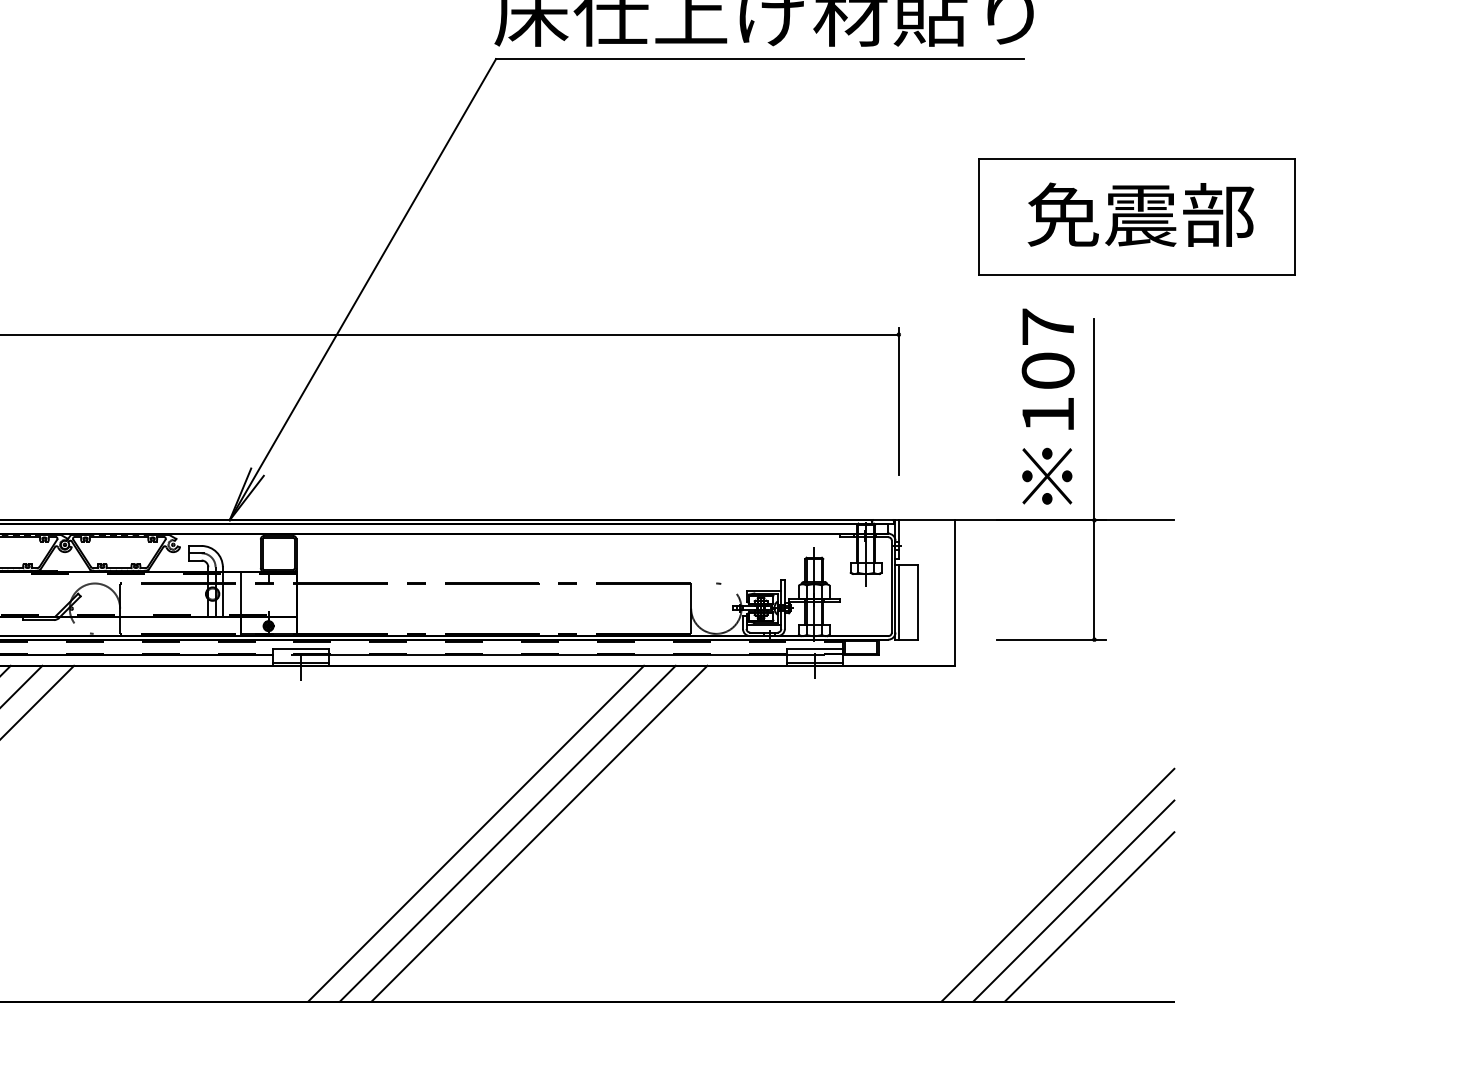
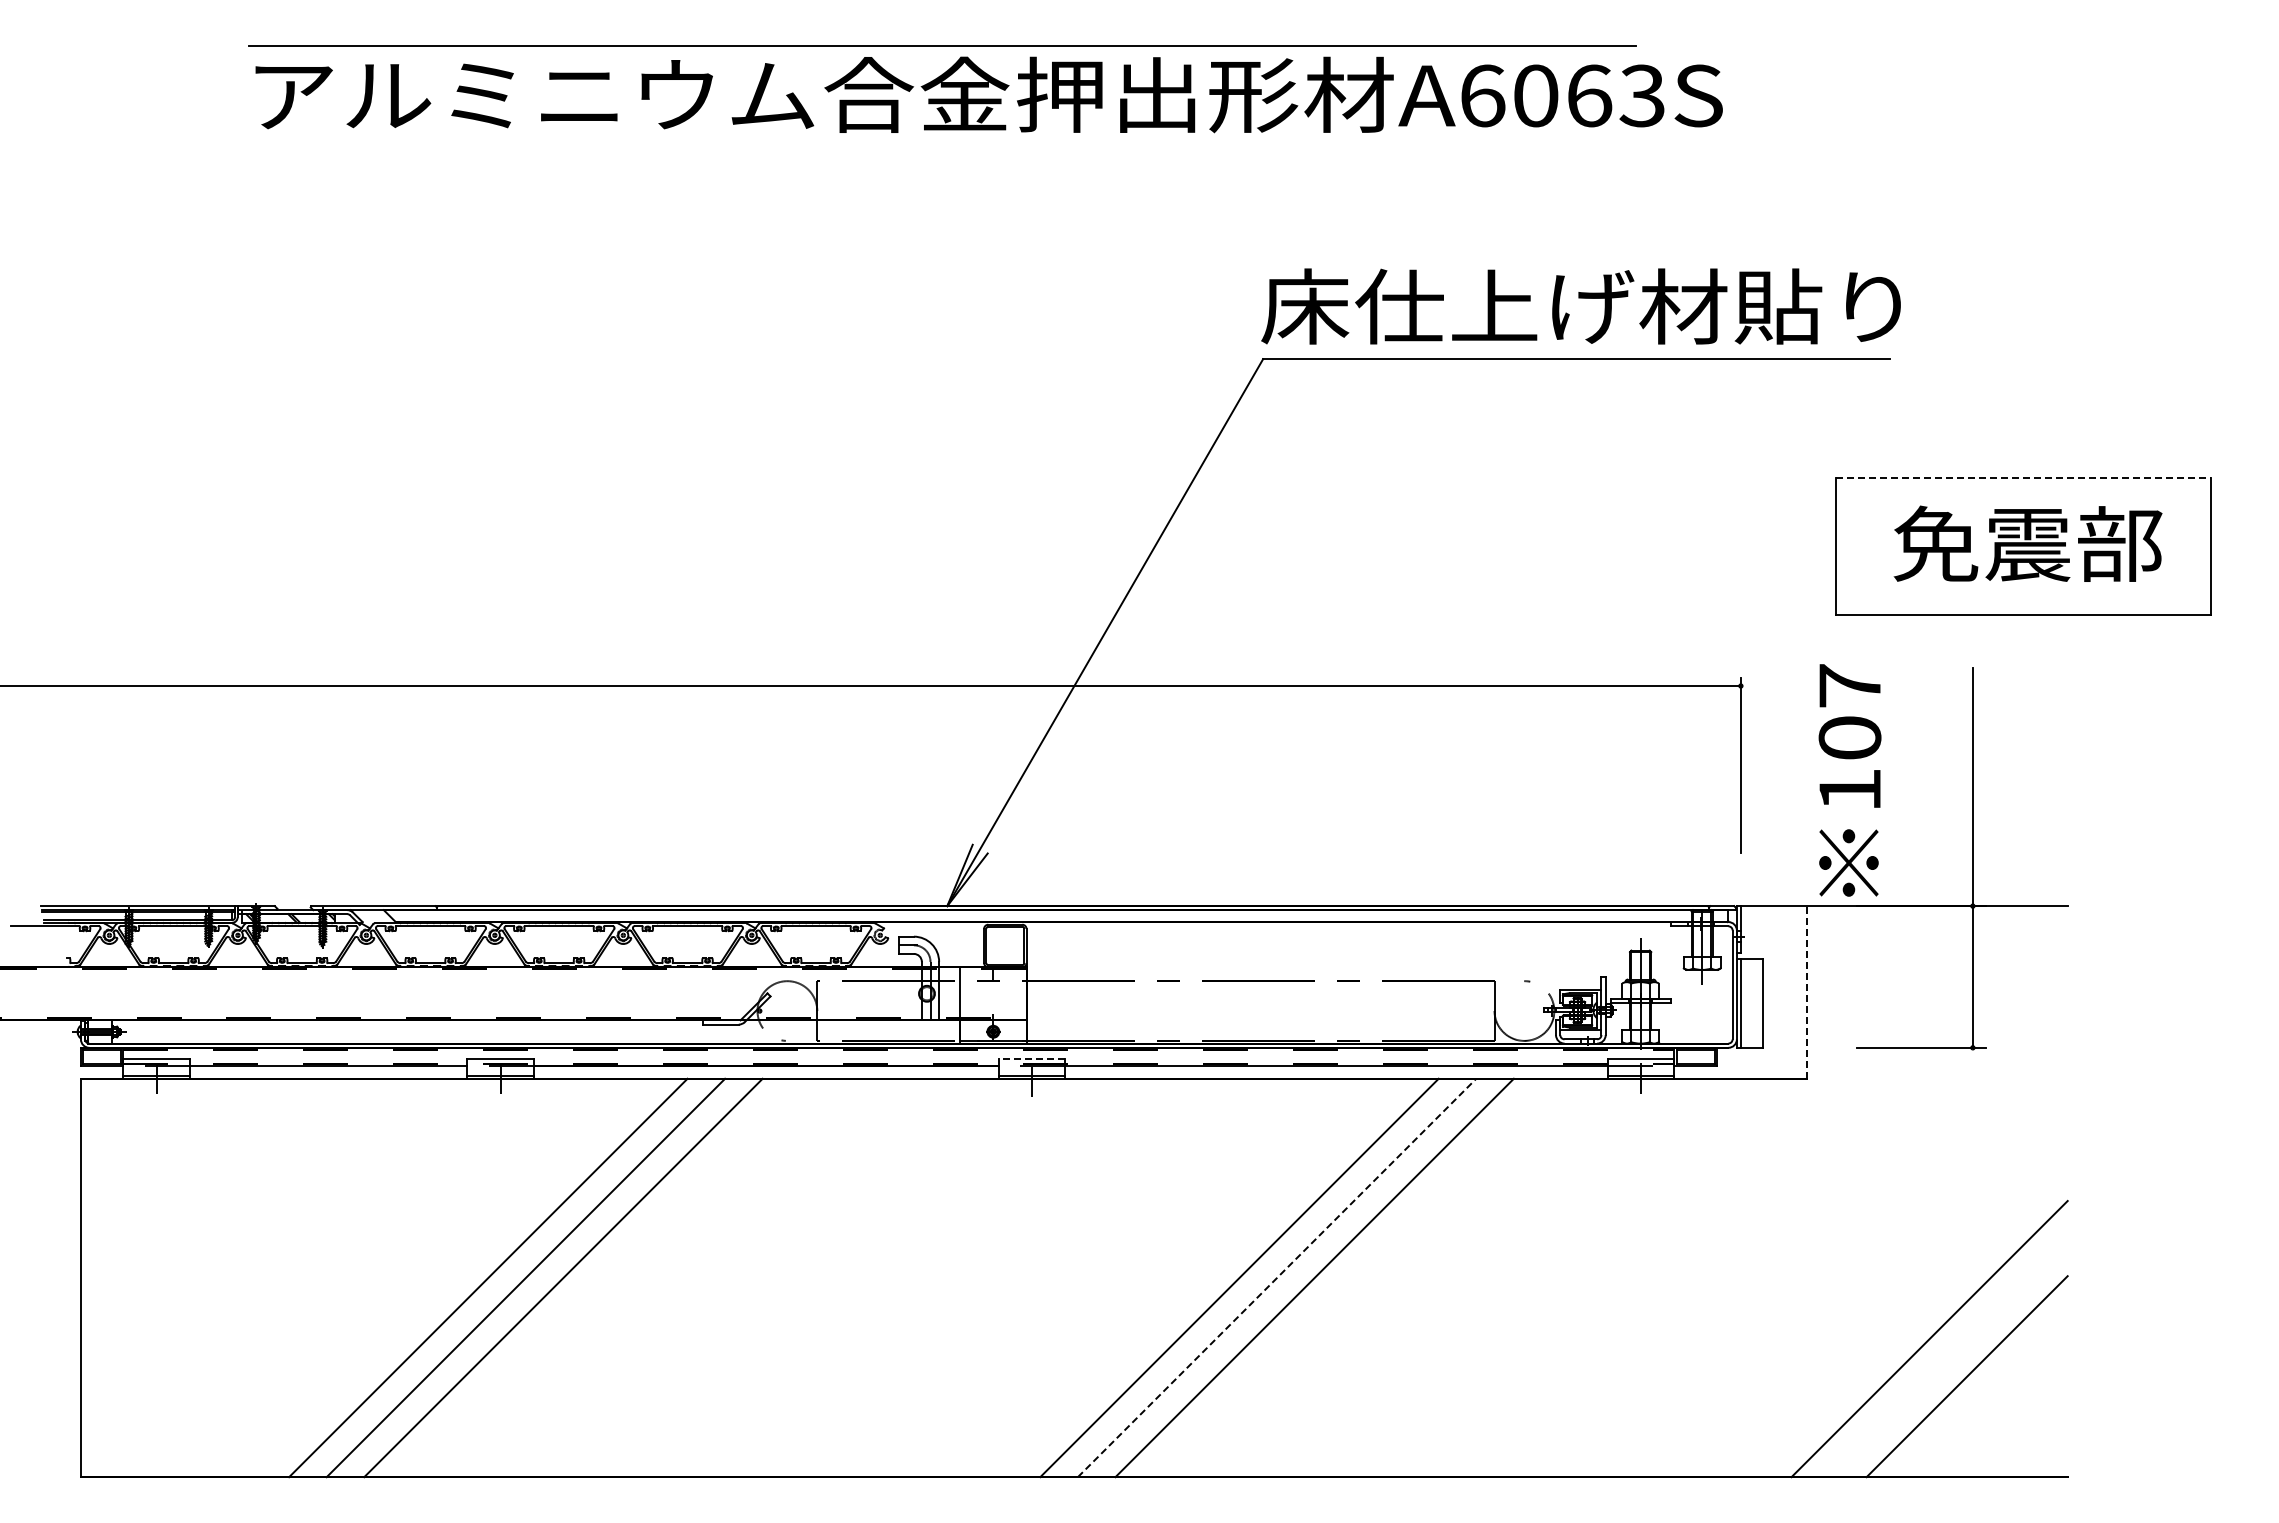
line: (1137, 158) -> (2024, 477), solid -> dashed
text: (1047, 406) -> (1849, 780), moved
line: (955, 592) -> (1807, 991), solid -> dashed
line: (300, 648) -> (1031, 1058), solid -> dashed
line: (508, 833) -> (1277, 1277), solid -> dashed
line: (1073, 900) -> (1948, 1357), removed

